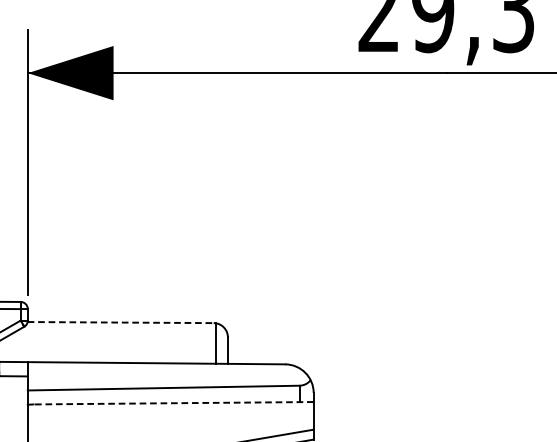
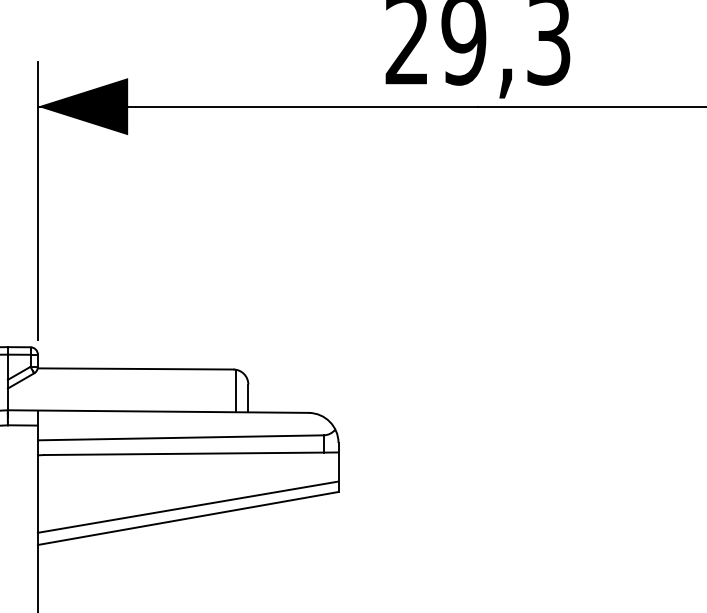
line: (120, 322) -> (135, 368), dashed -> solid
line: (172, 402) -> (190, 453), dashed -> solid

